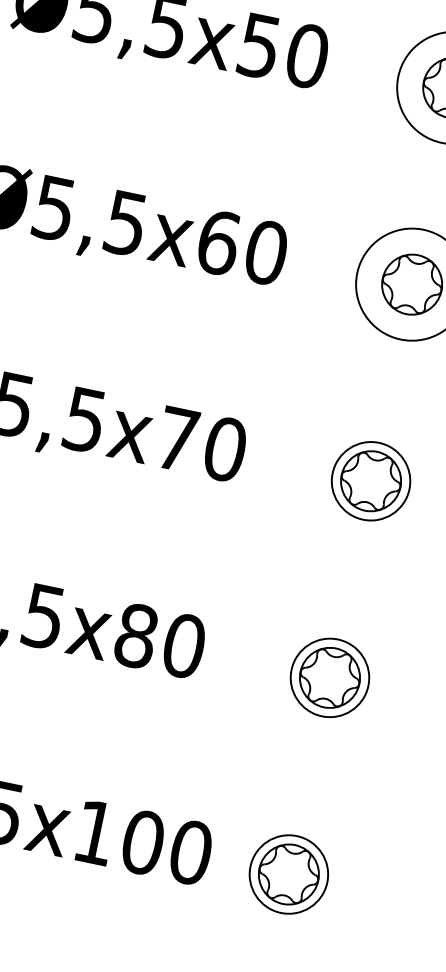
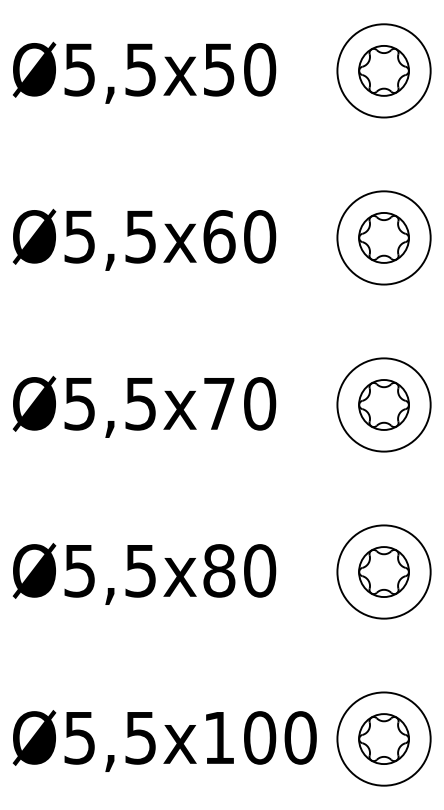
circle: (370, 480) -> (383, 404), size x1.43
circle: (329, 677) -> (383, 571), size x1.43
circle: (288, 873) -> (383, 738), size x1.43

